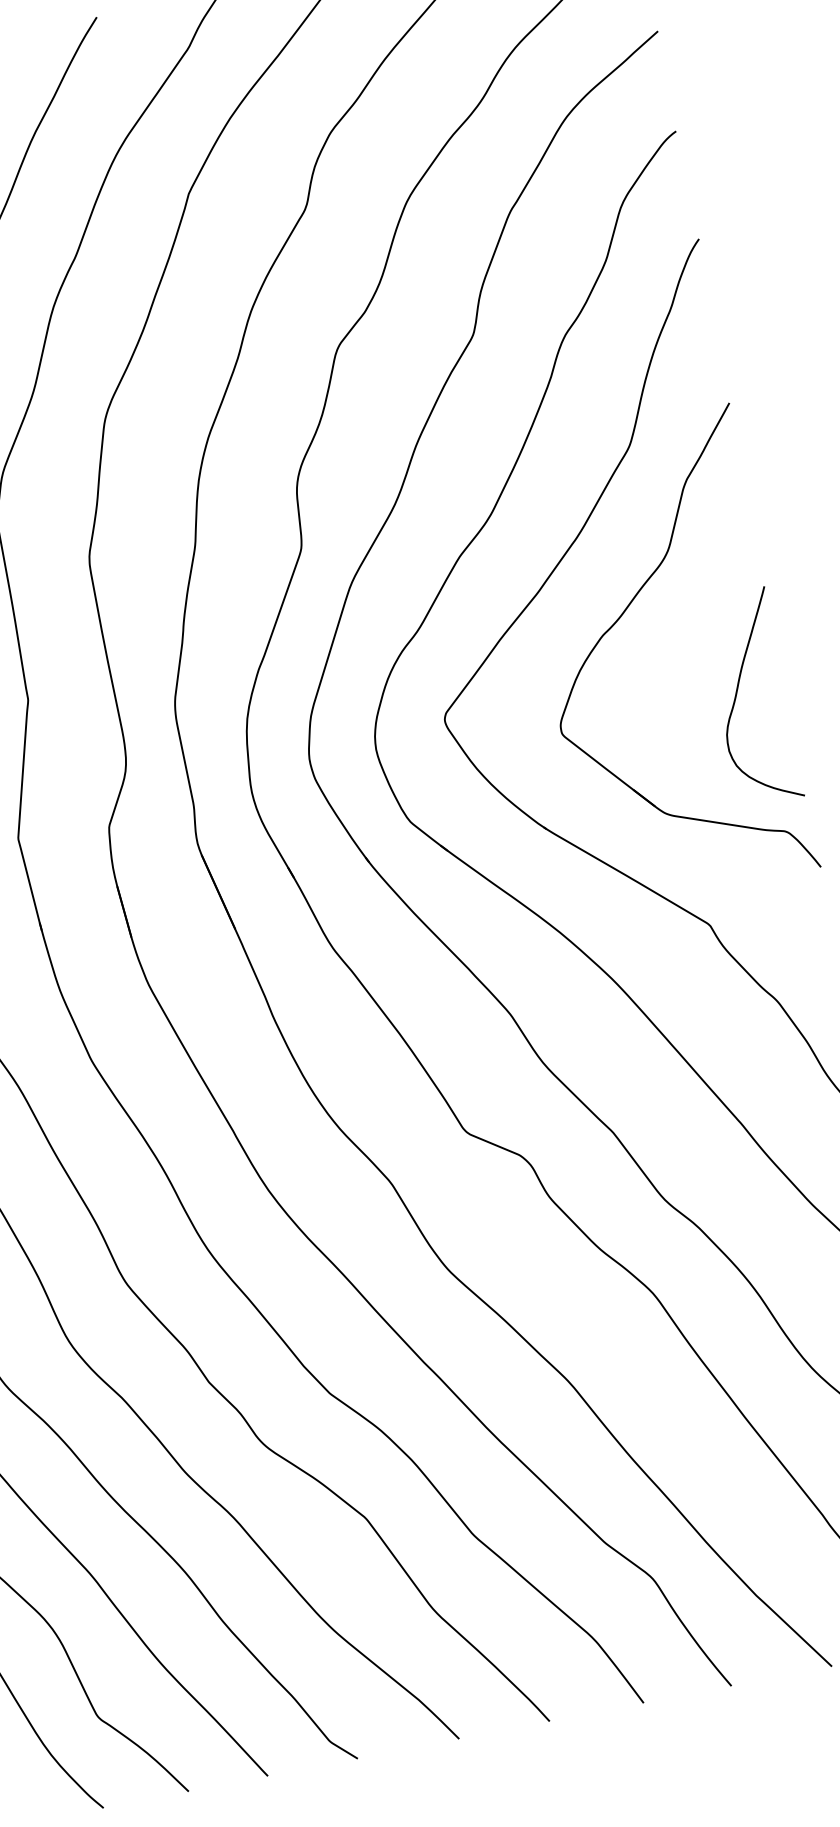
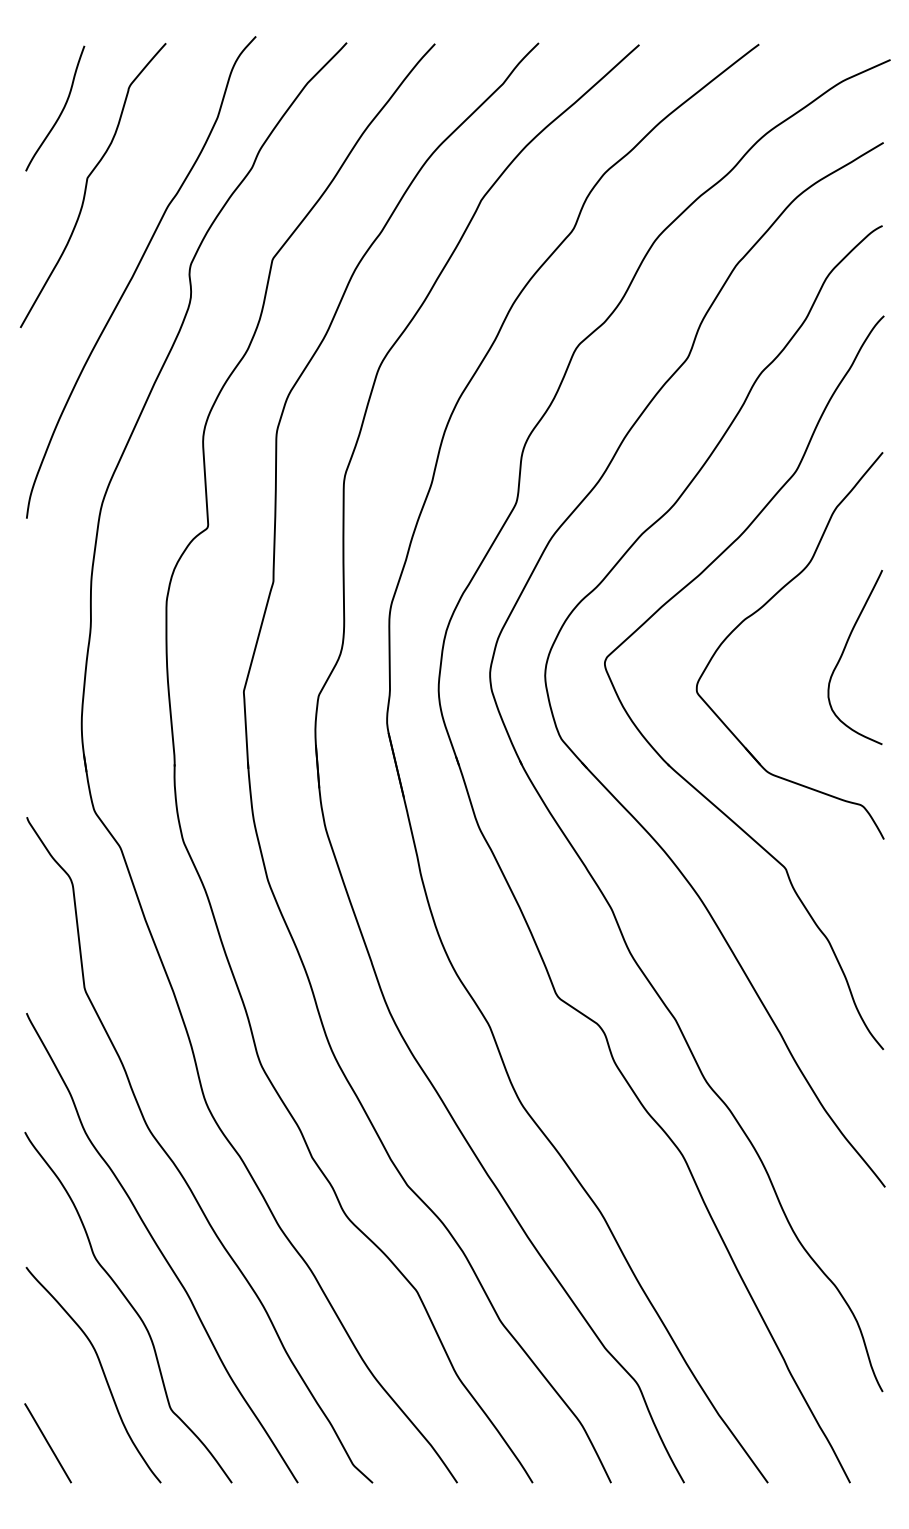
curve: (737, 692) -> (844, 651), moved

